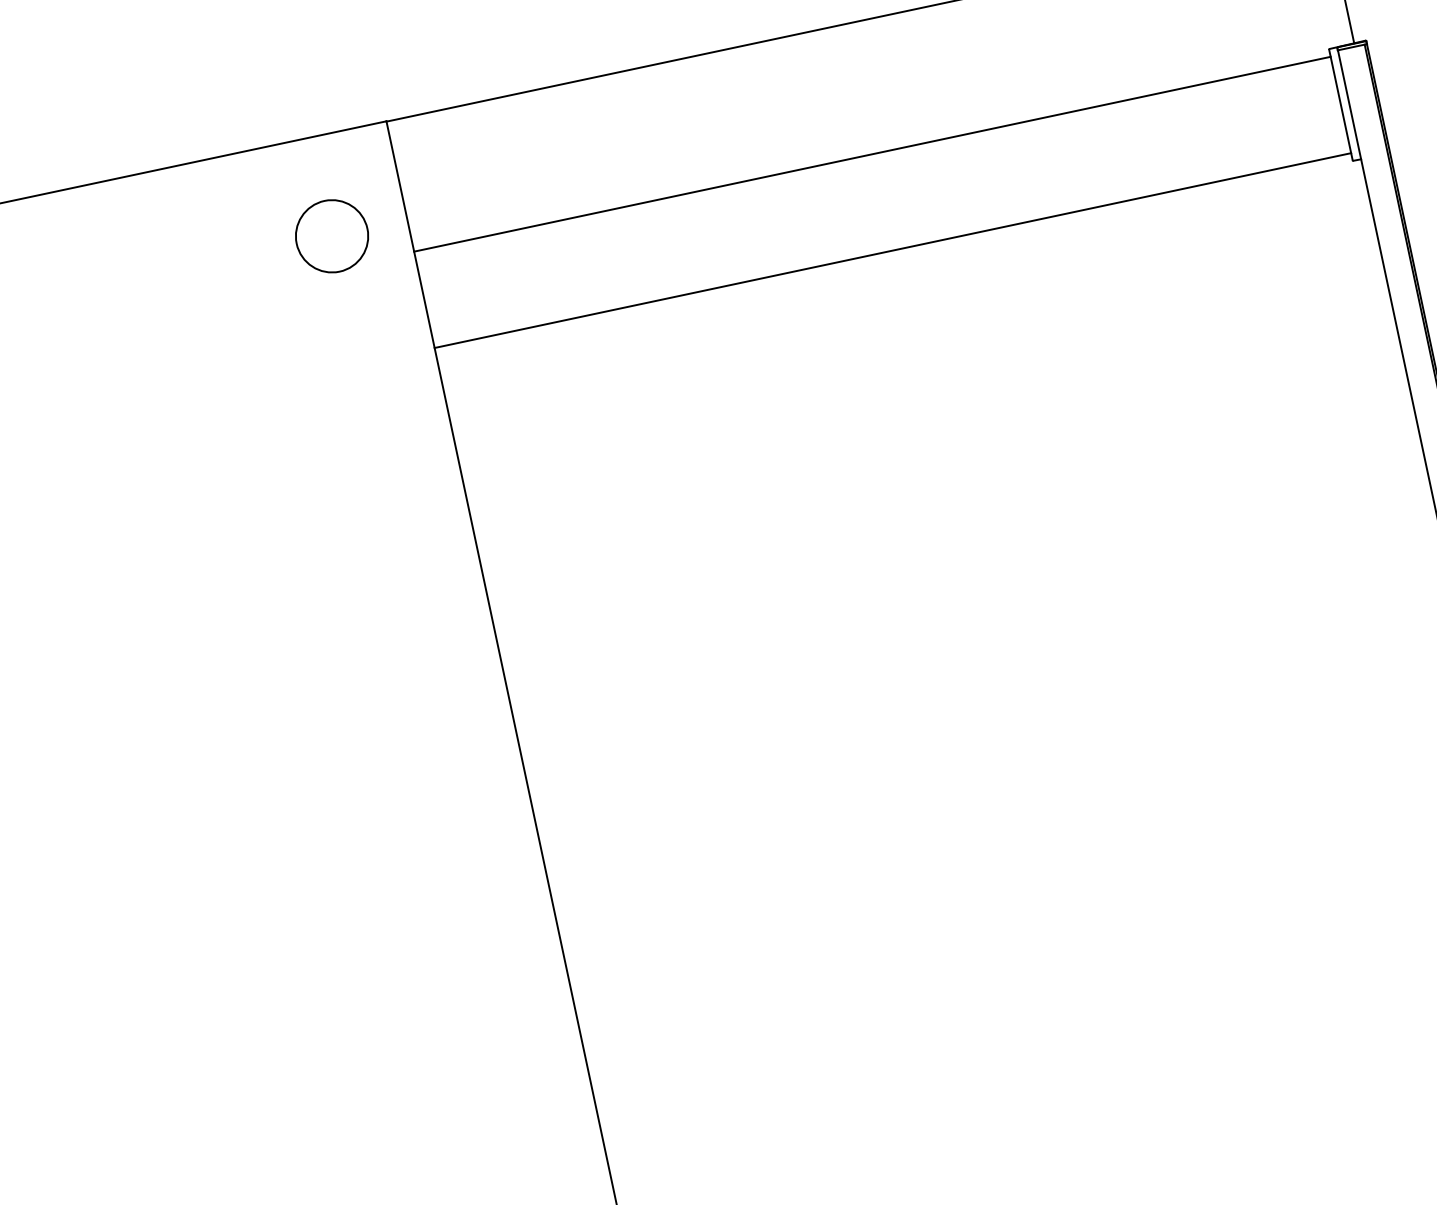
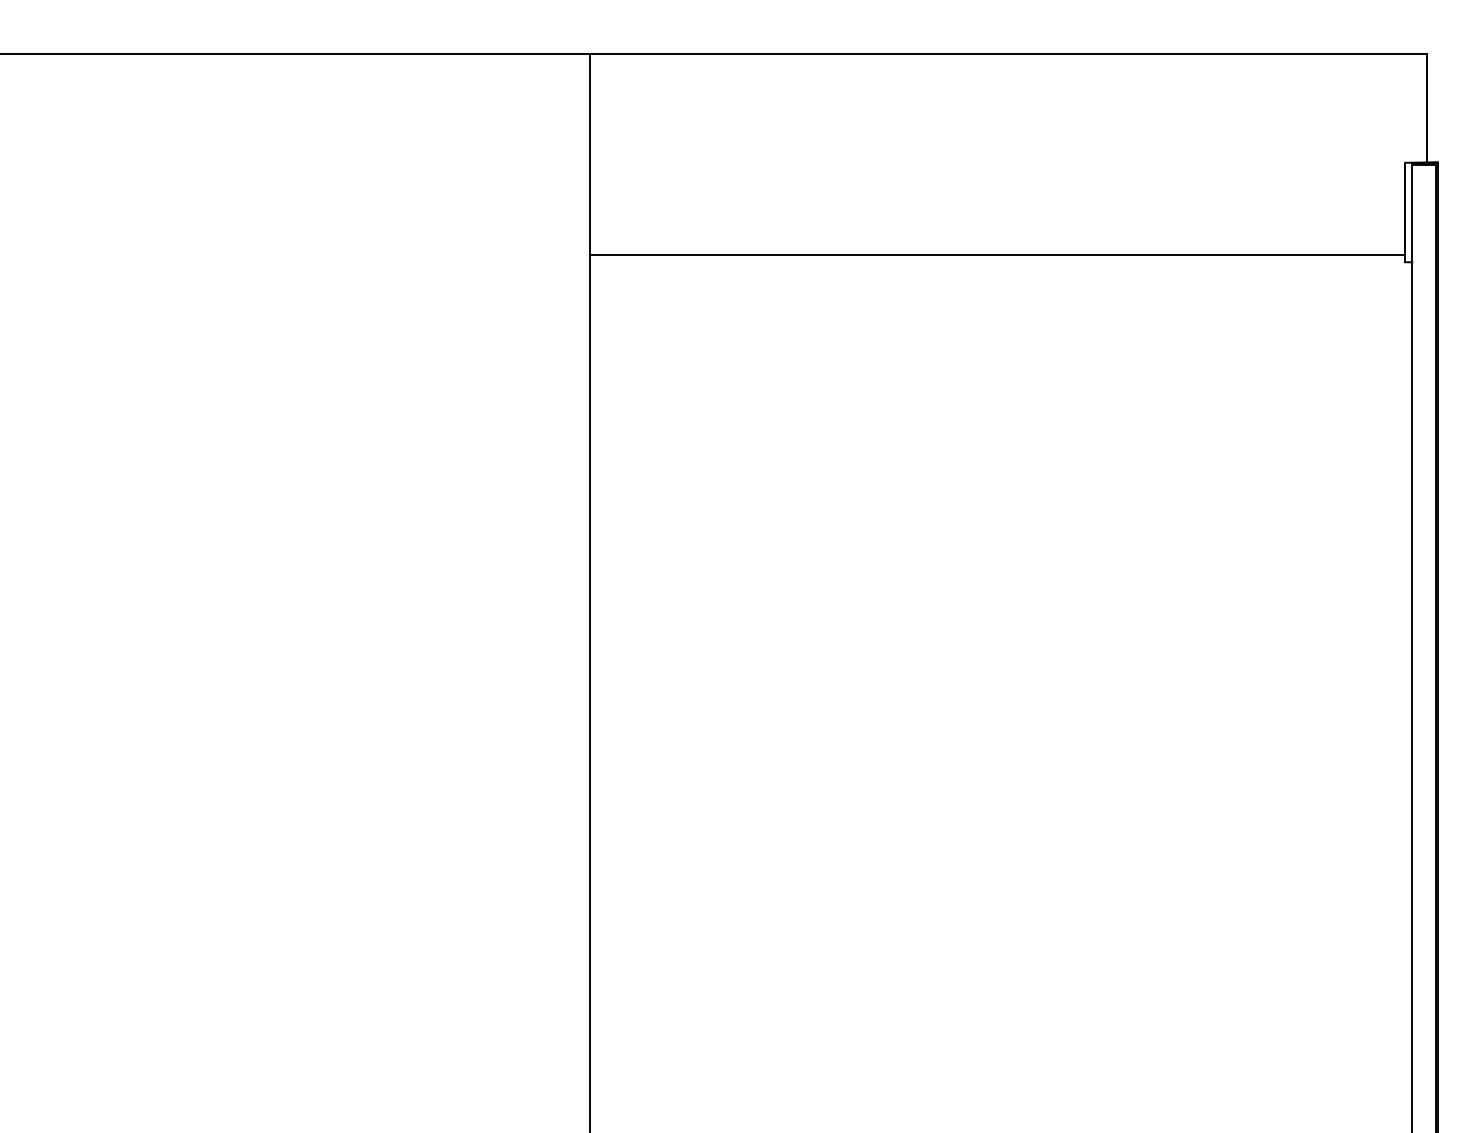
line: (872, 154) -> (997, 169), removed
circle: (332, 235) -> (523, 141), removed

